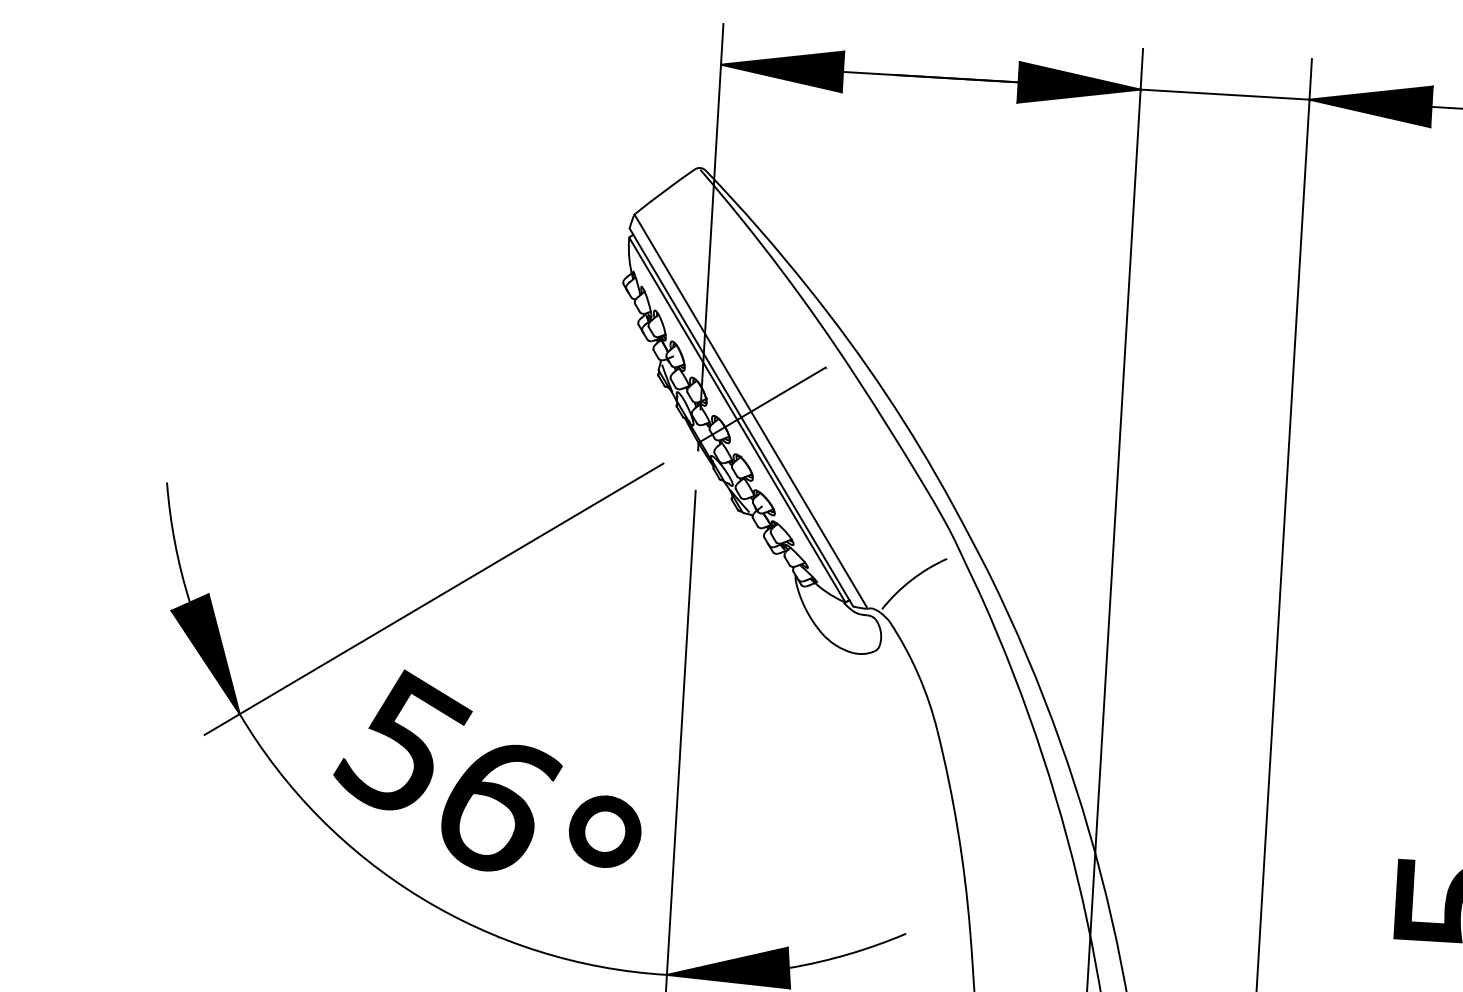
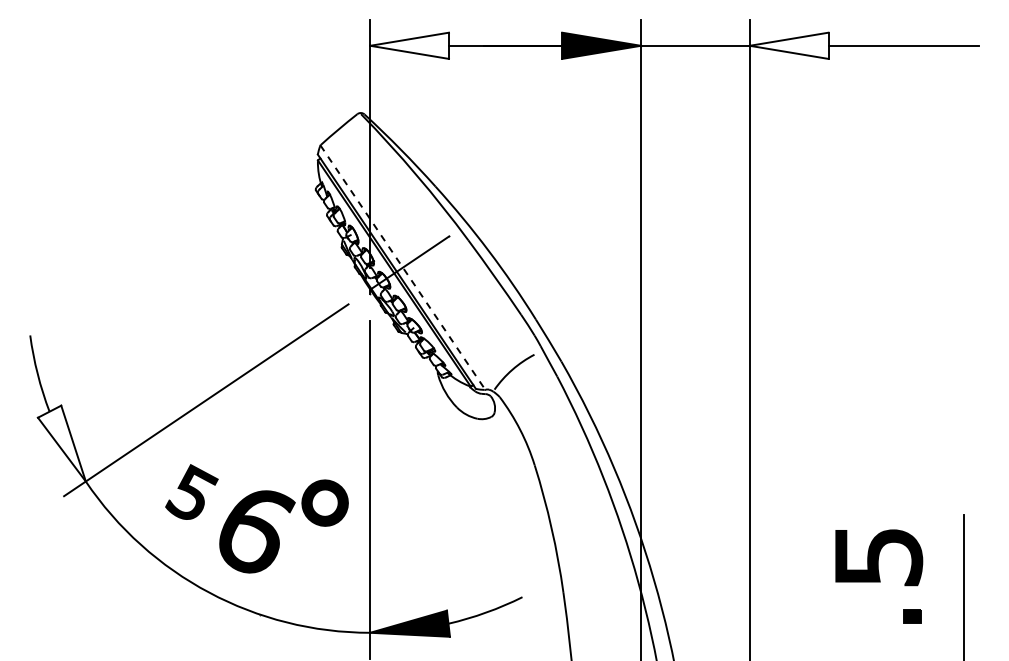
fill: (781, 67) -> (409, 45), removed
fill: (1369, 102) -> (788, 45), removed
line: (750, 411) -> (402, 267), solid -> dashed
fill: (205, 652) -> (61, 443), removed
part: (402, 739) -> (191, 491), size x0.6
part: (604, 830) -> (324, 502), moved

